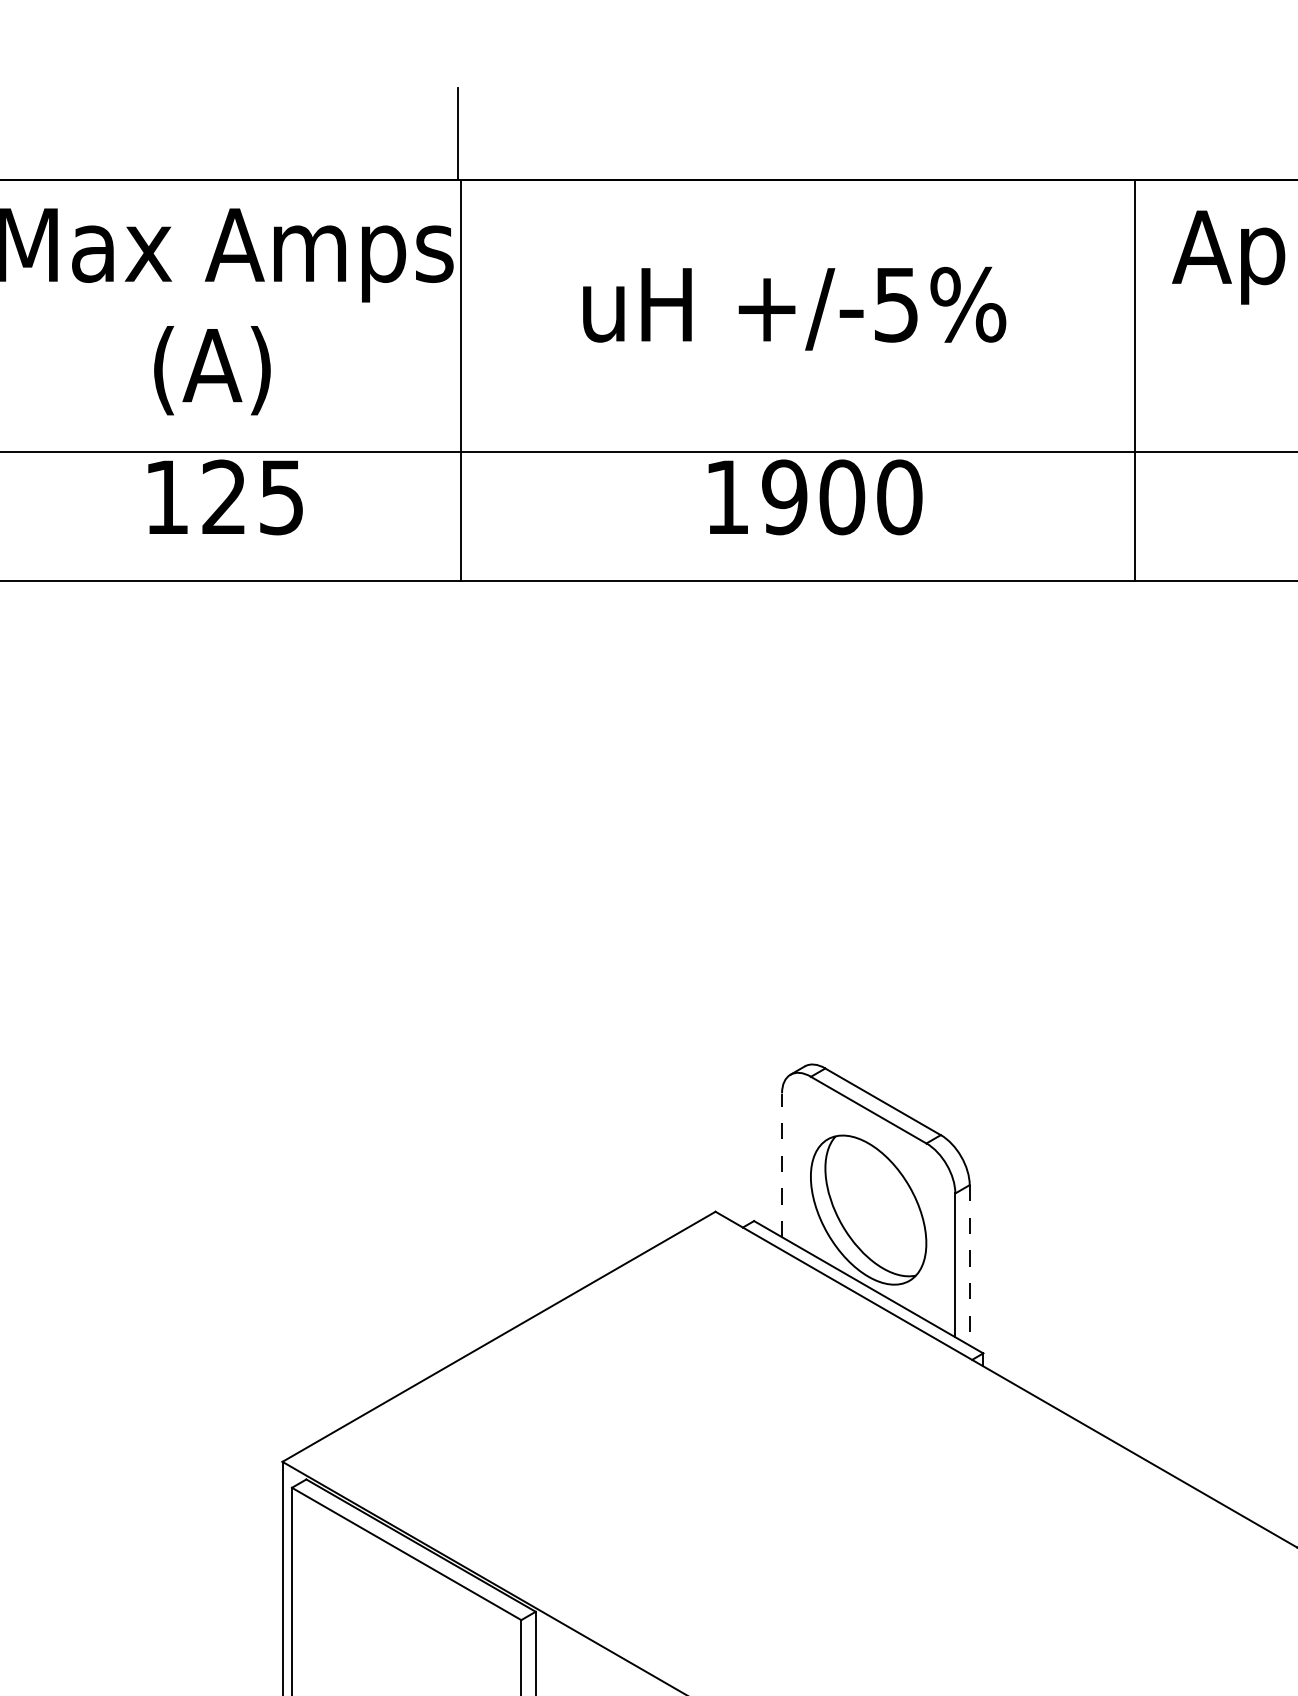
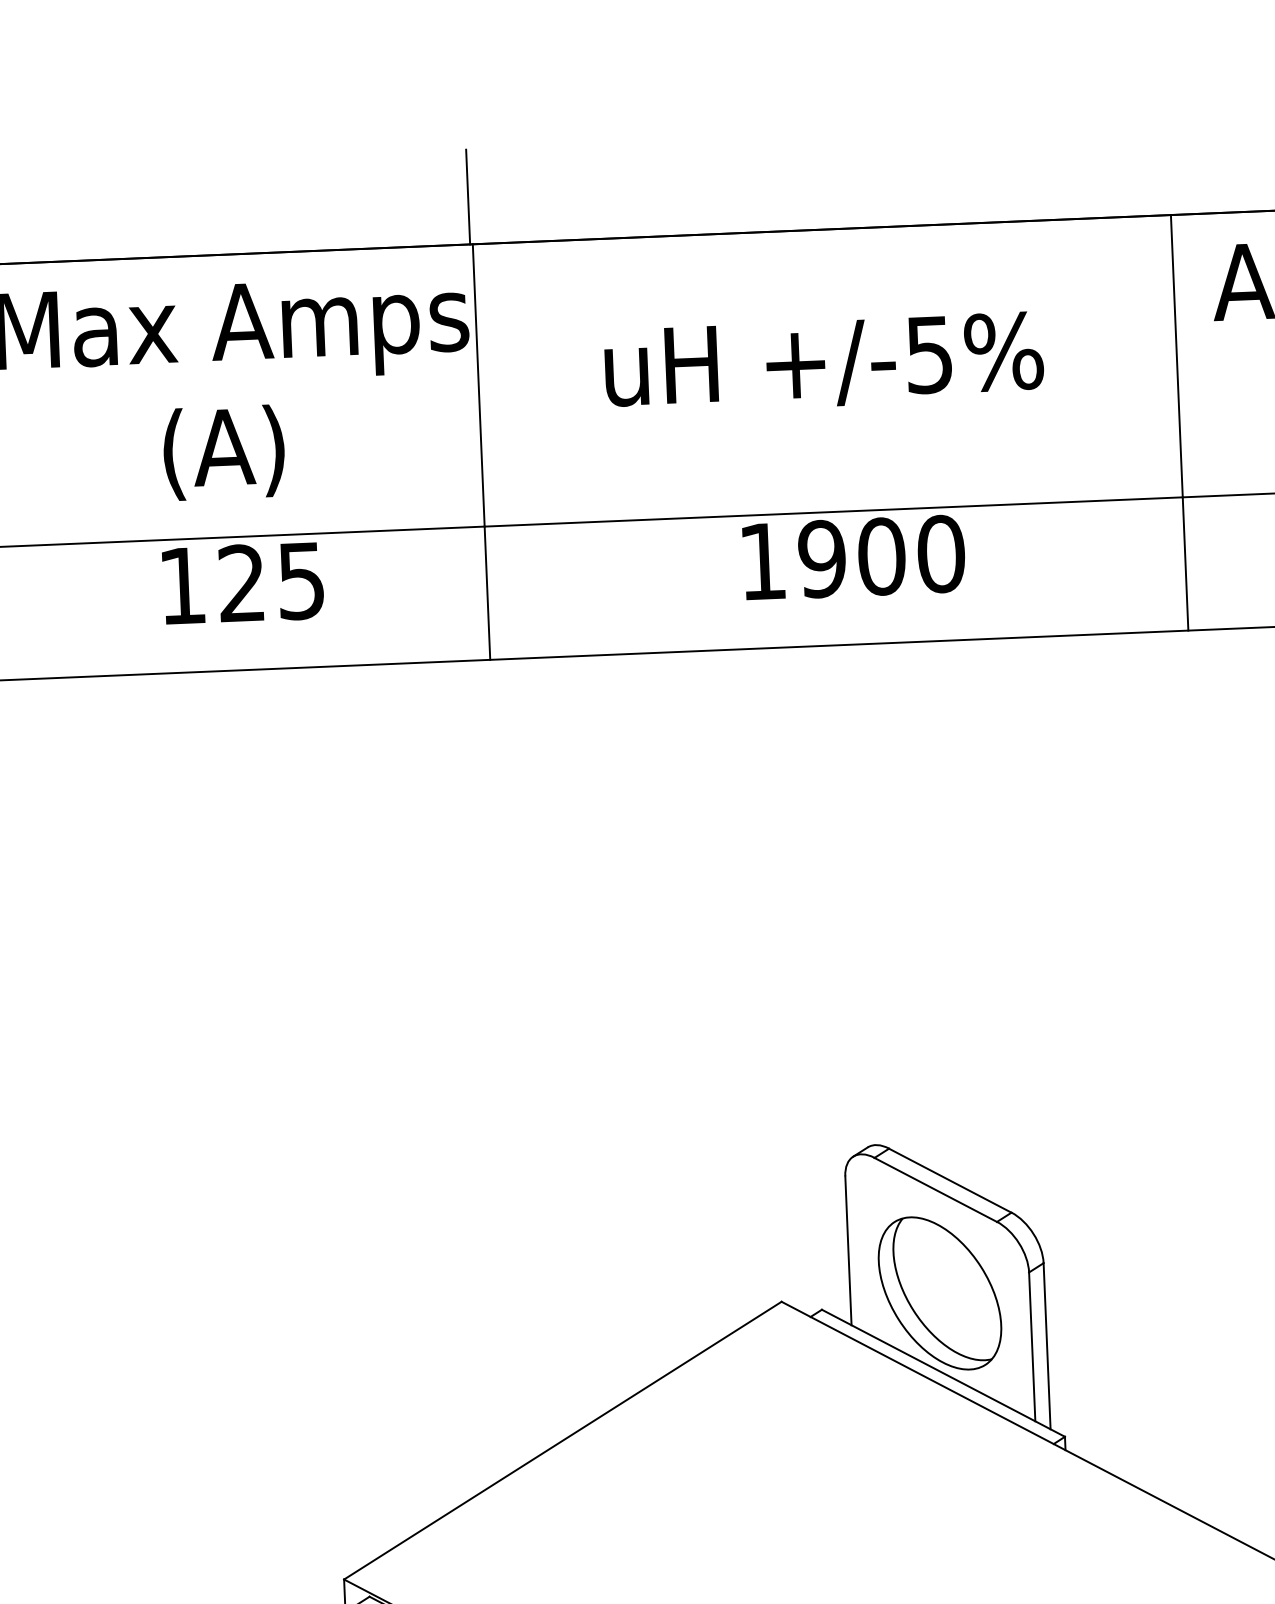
line: (782, 1165) -> (848, 1250), dashed -> solid
line: (969, 1265) -> (1046, 1346), dashed -> solid

